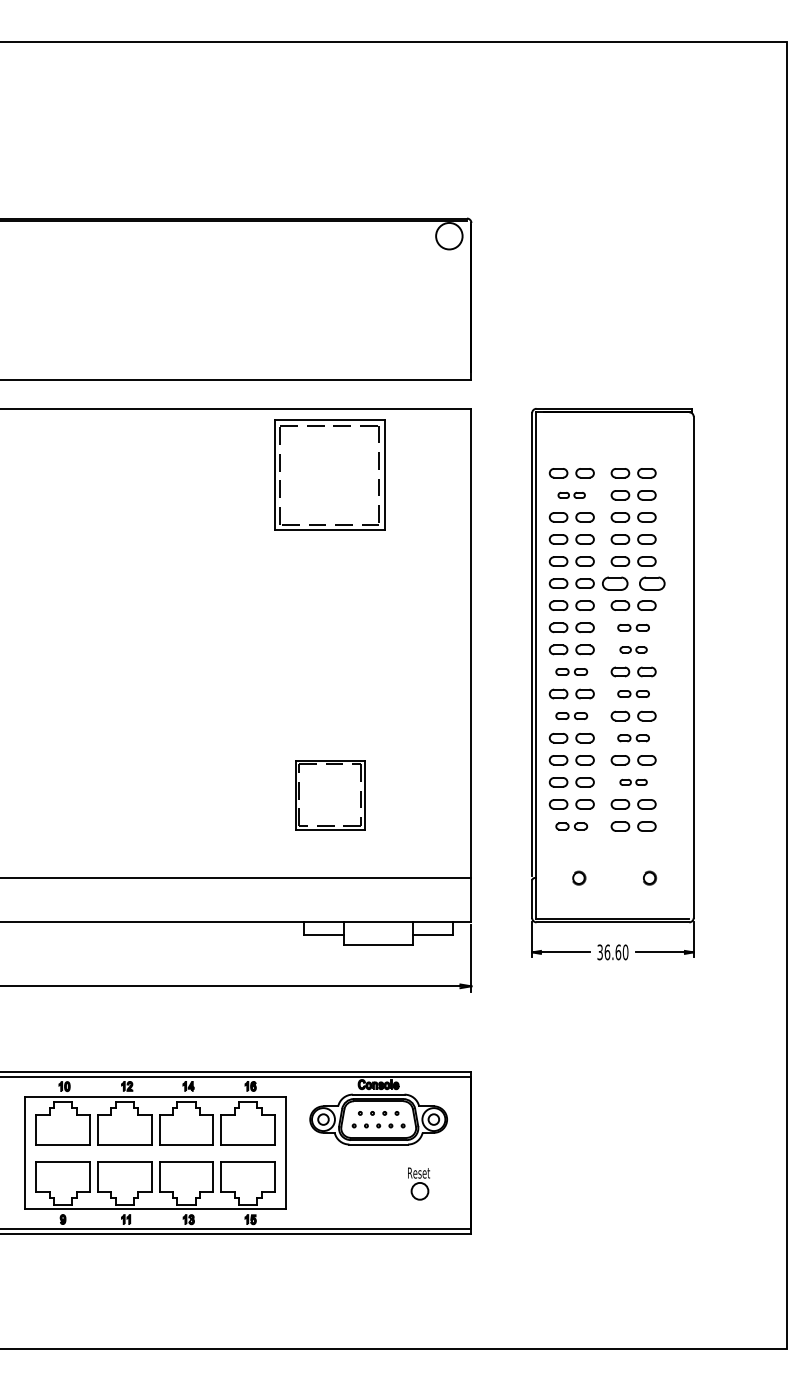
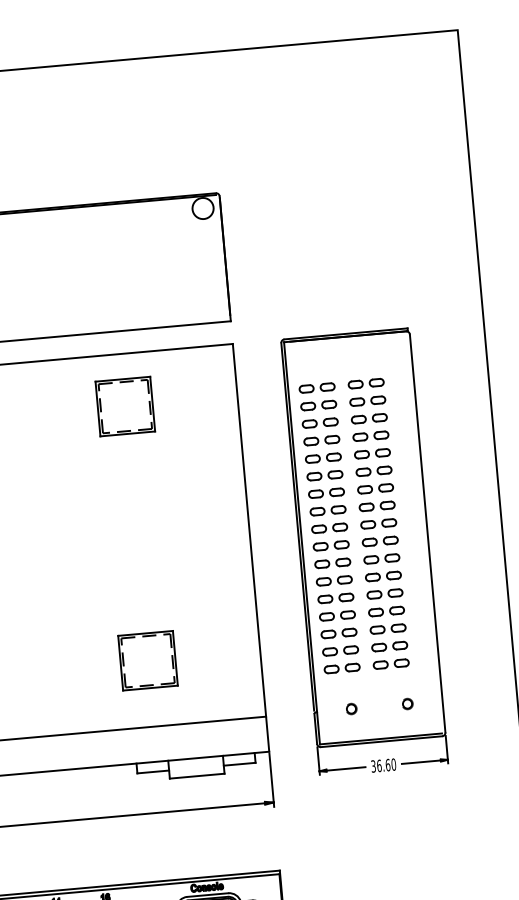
part: (330, 474) -> (125, 406), size x0.62
part: (571, 495) -> (318, 405), size x1.67
part: (633, 583) -> (373, 471), size x0.71
part: (633, 627) -> (377, 506), size x1.43
part: (633, 649) -> (378, 523), size x1.67
part: (571, 671) -> (330, 545), size x1.43
part: (633, 693) -> (381, 558), size x1.43
part: (571, 715) -> (334, 580), size x1.43
part: (633, 738) -> (384, 594), size x1.43
part: (633, 782) -> (387, 629), size x1.67
part: (571, 826) -> (341, 668), size x1.43

